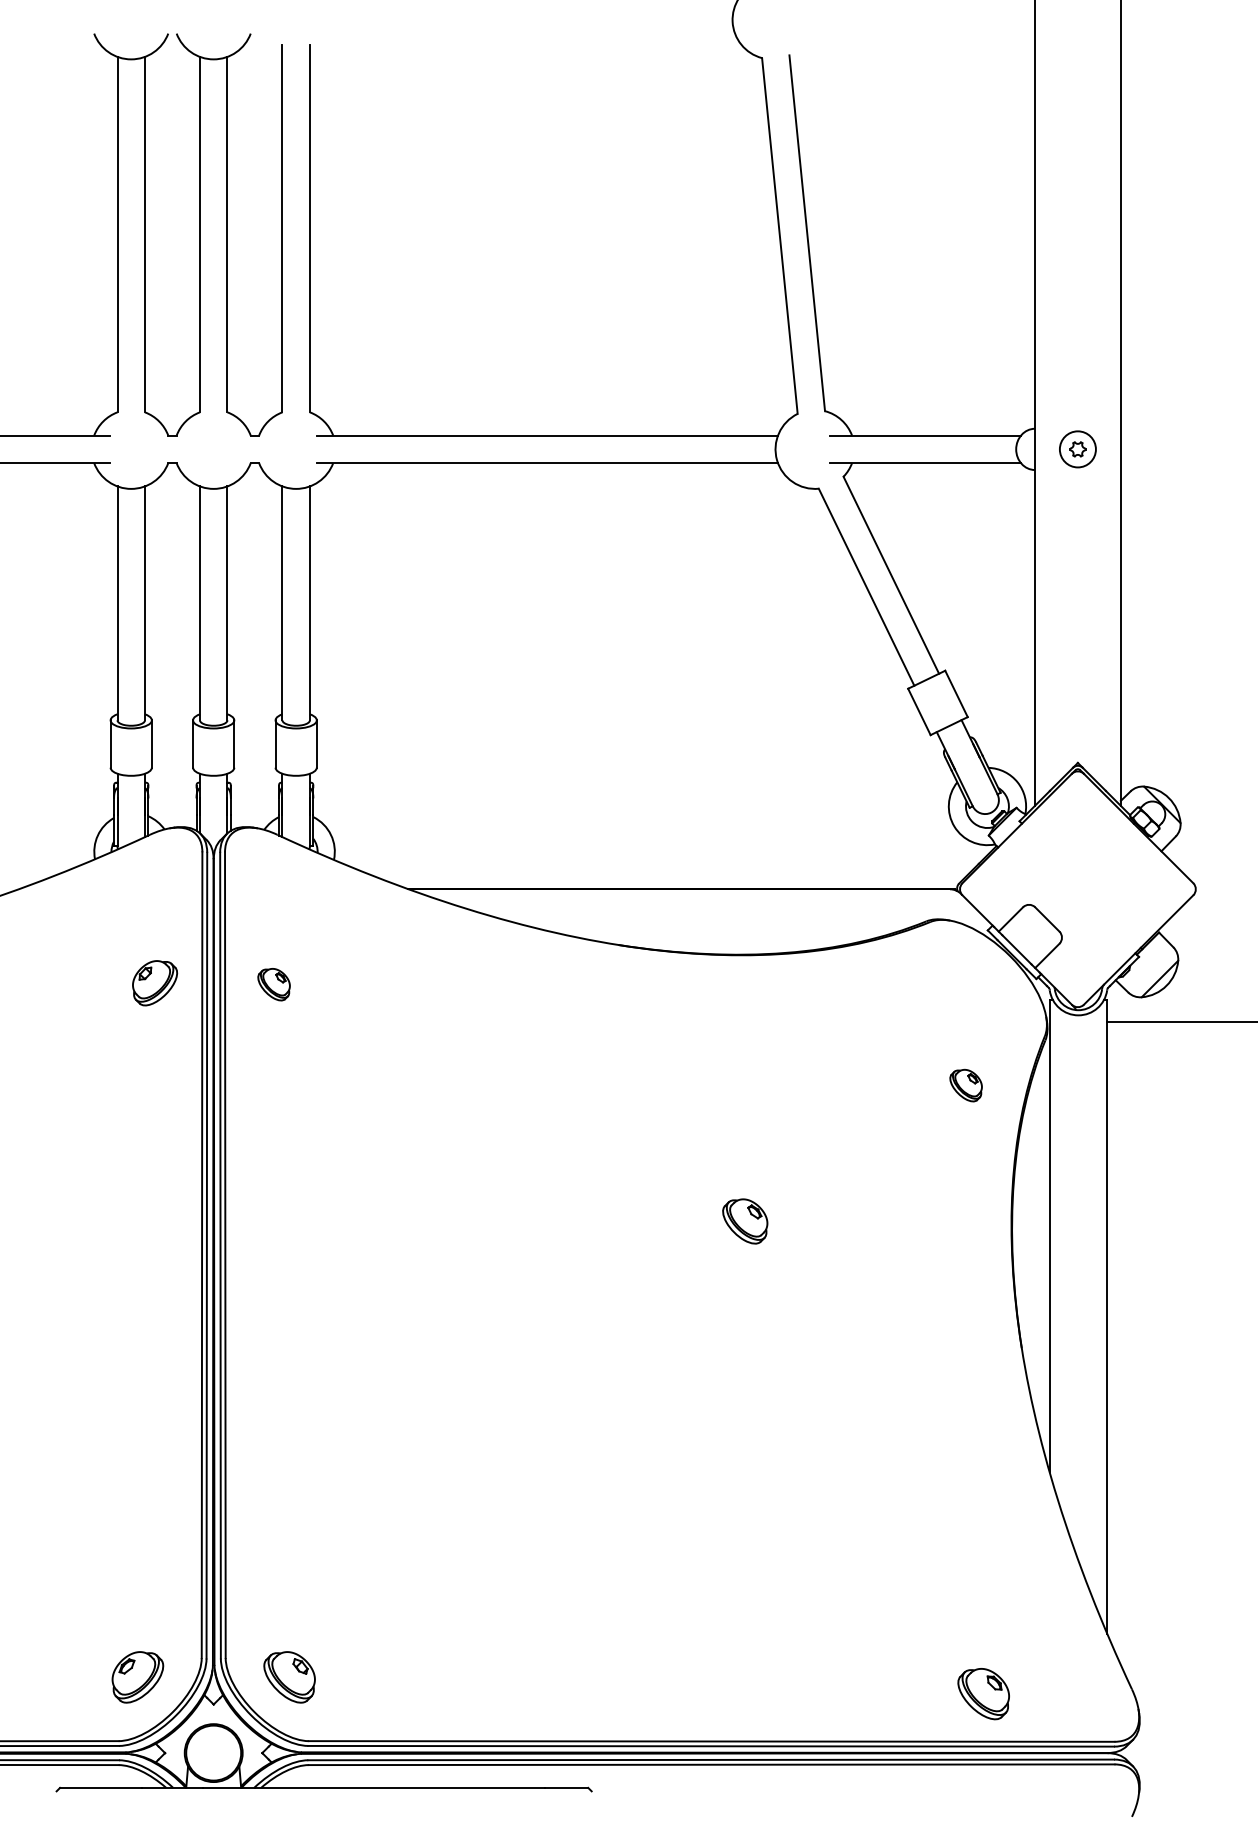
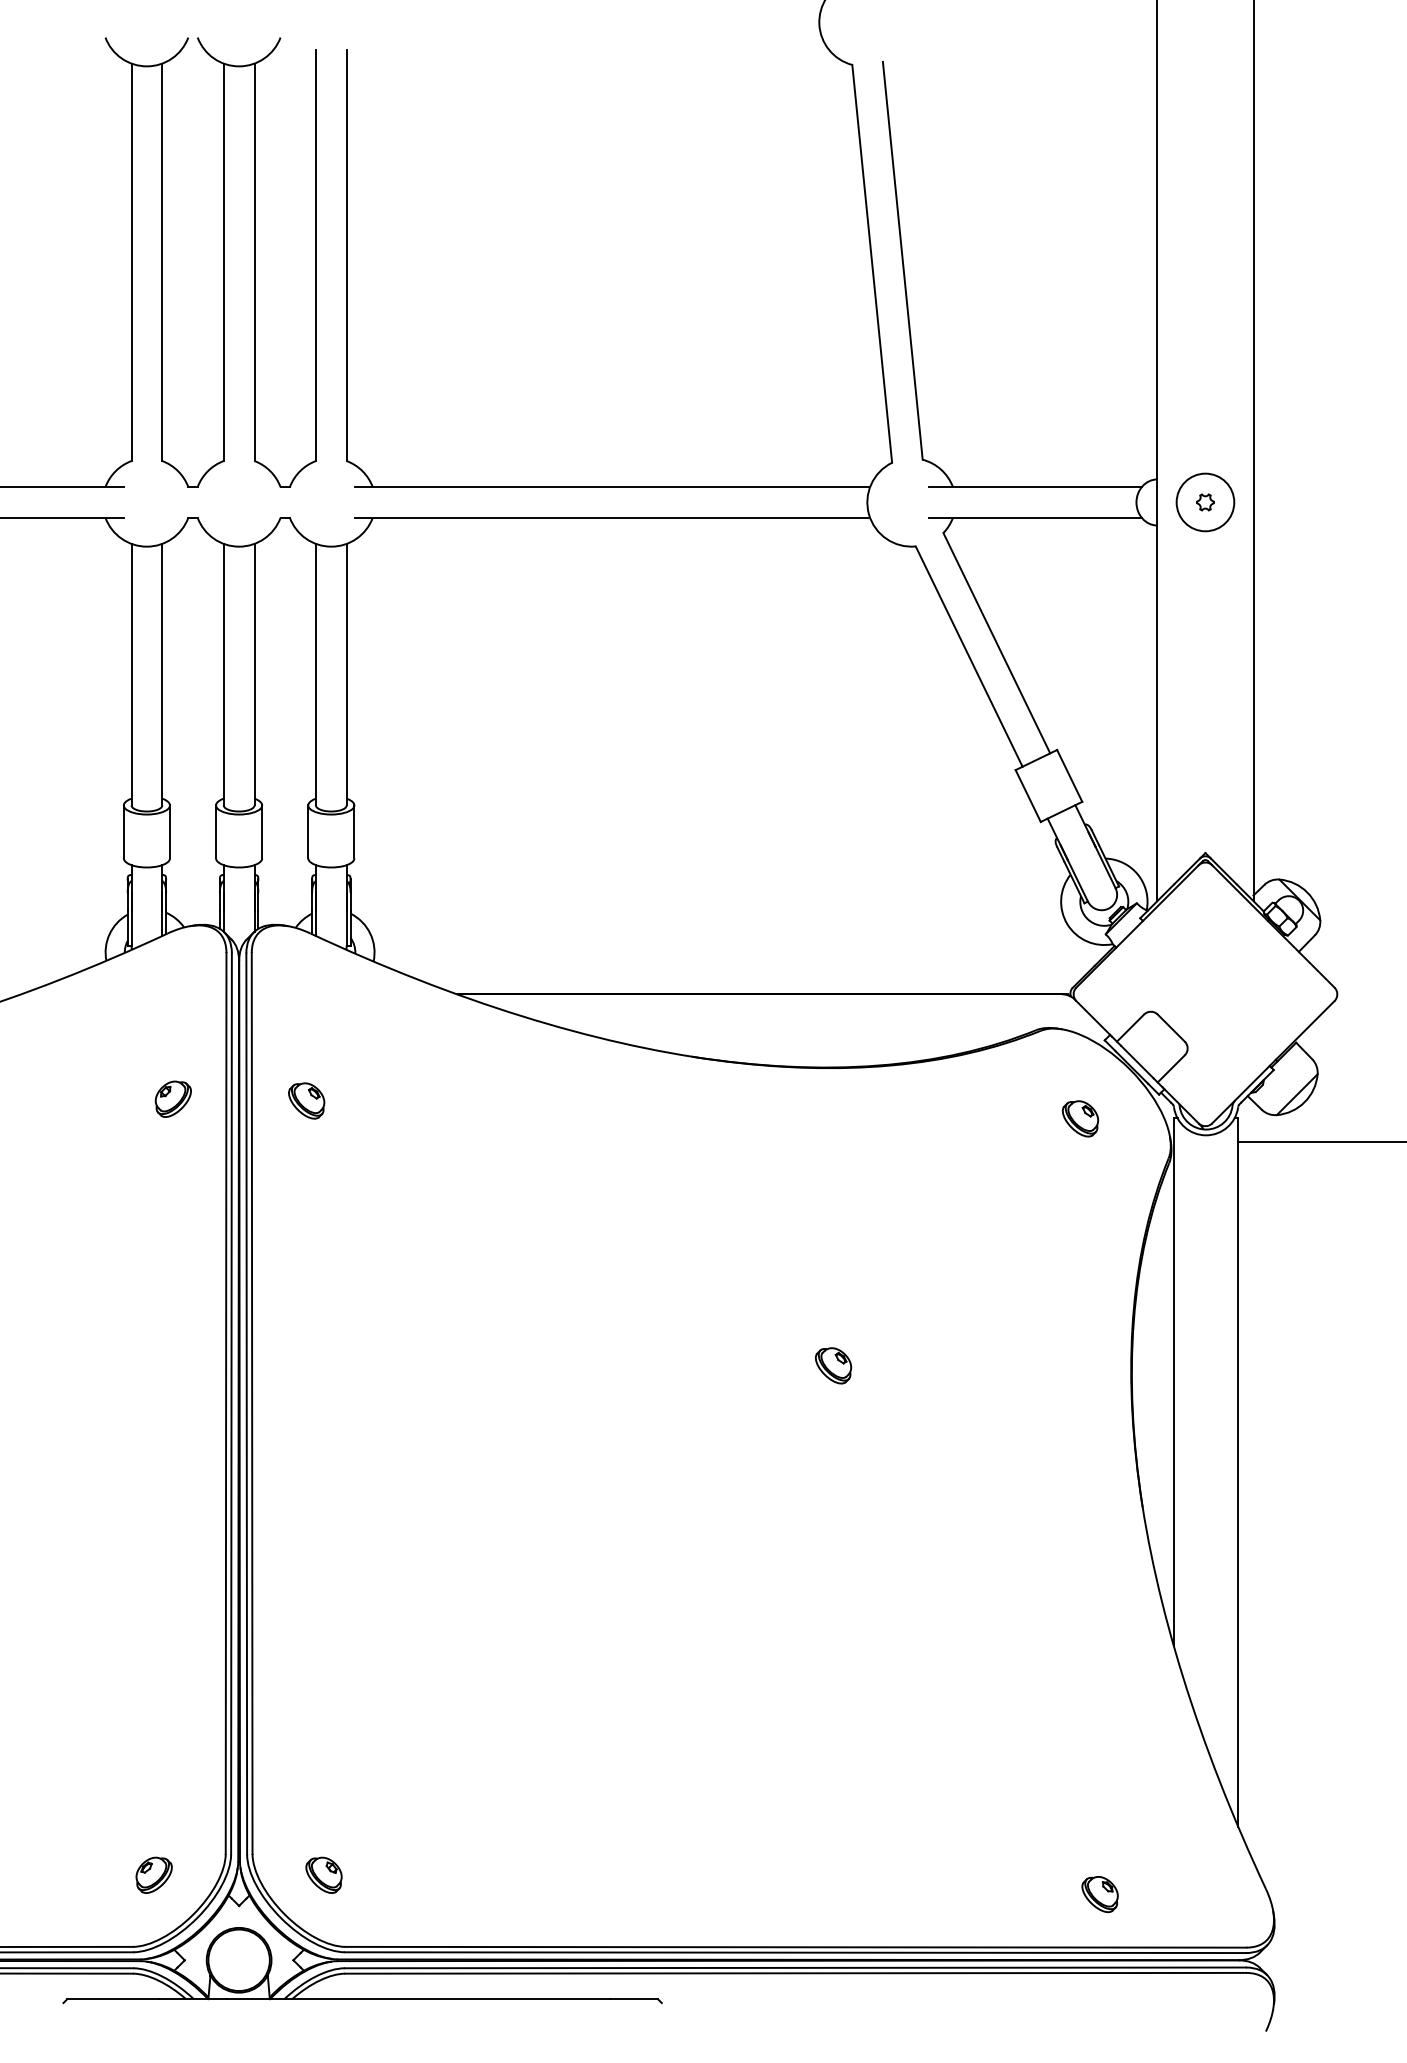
circle: (1077, 449) -> (1205, 502), size x1.43
part: (154, 982) -> (172, 1098), size x0.71
part: (966, 1085) -> (1080, 1118), moved
part: (745, 1221) -> (833, 1365), size x0.71
part: (137, 1676) -> (153, 1874), size x0.62
part: (289, 1676) -> (323, 1874), size x0.62
part: (983, 1694) -> (1099, 1894), size x0.62

